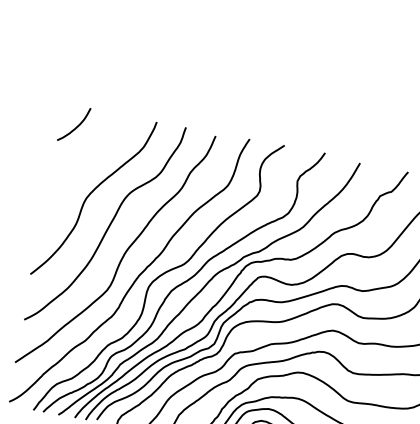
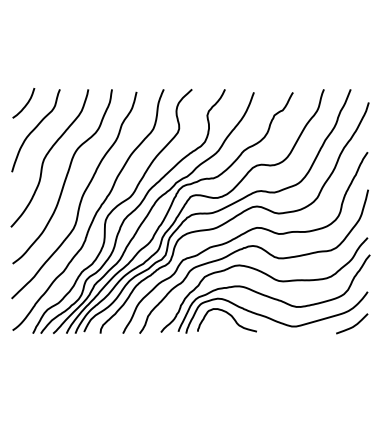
curve: (82, 159) -> (35, 129), added

